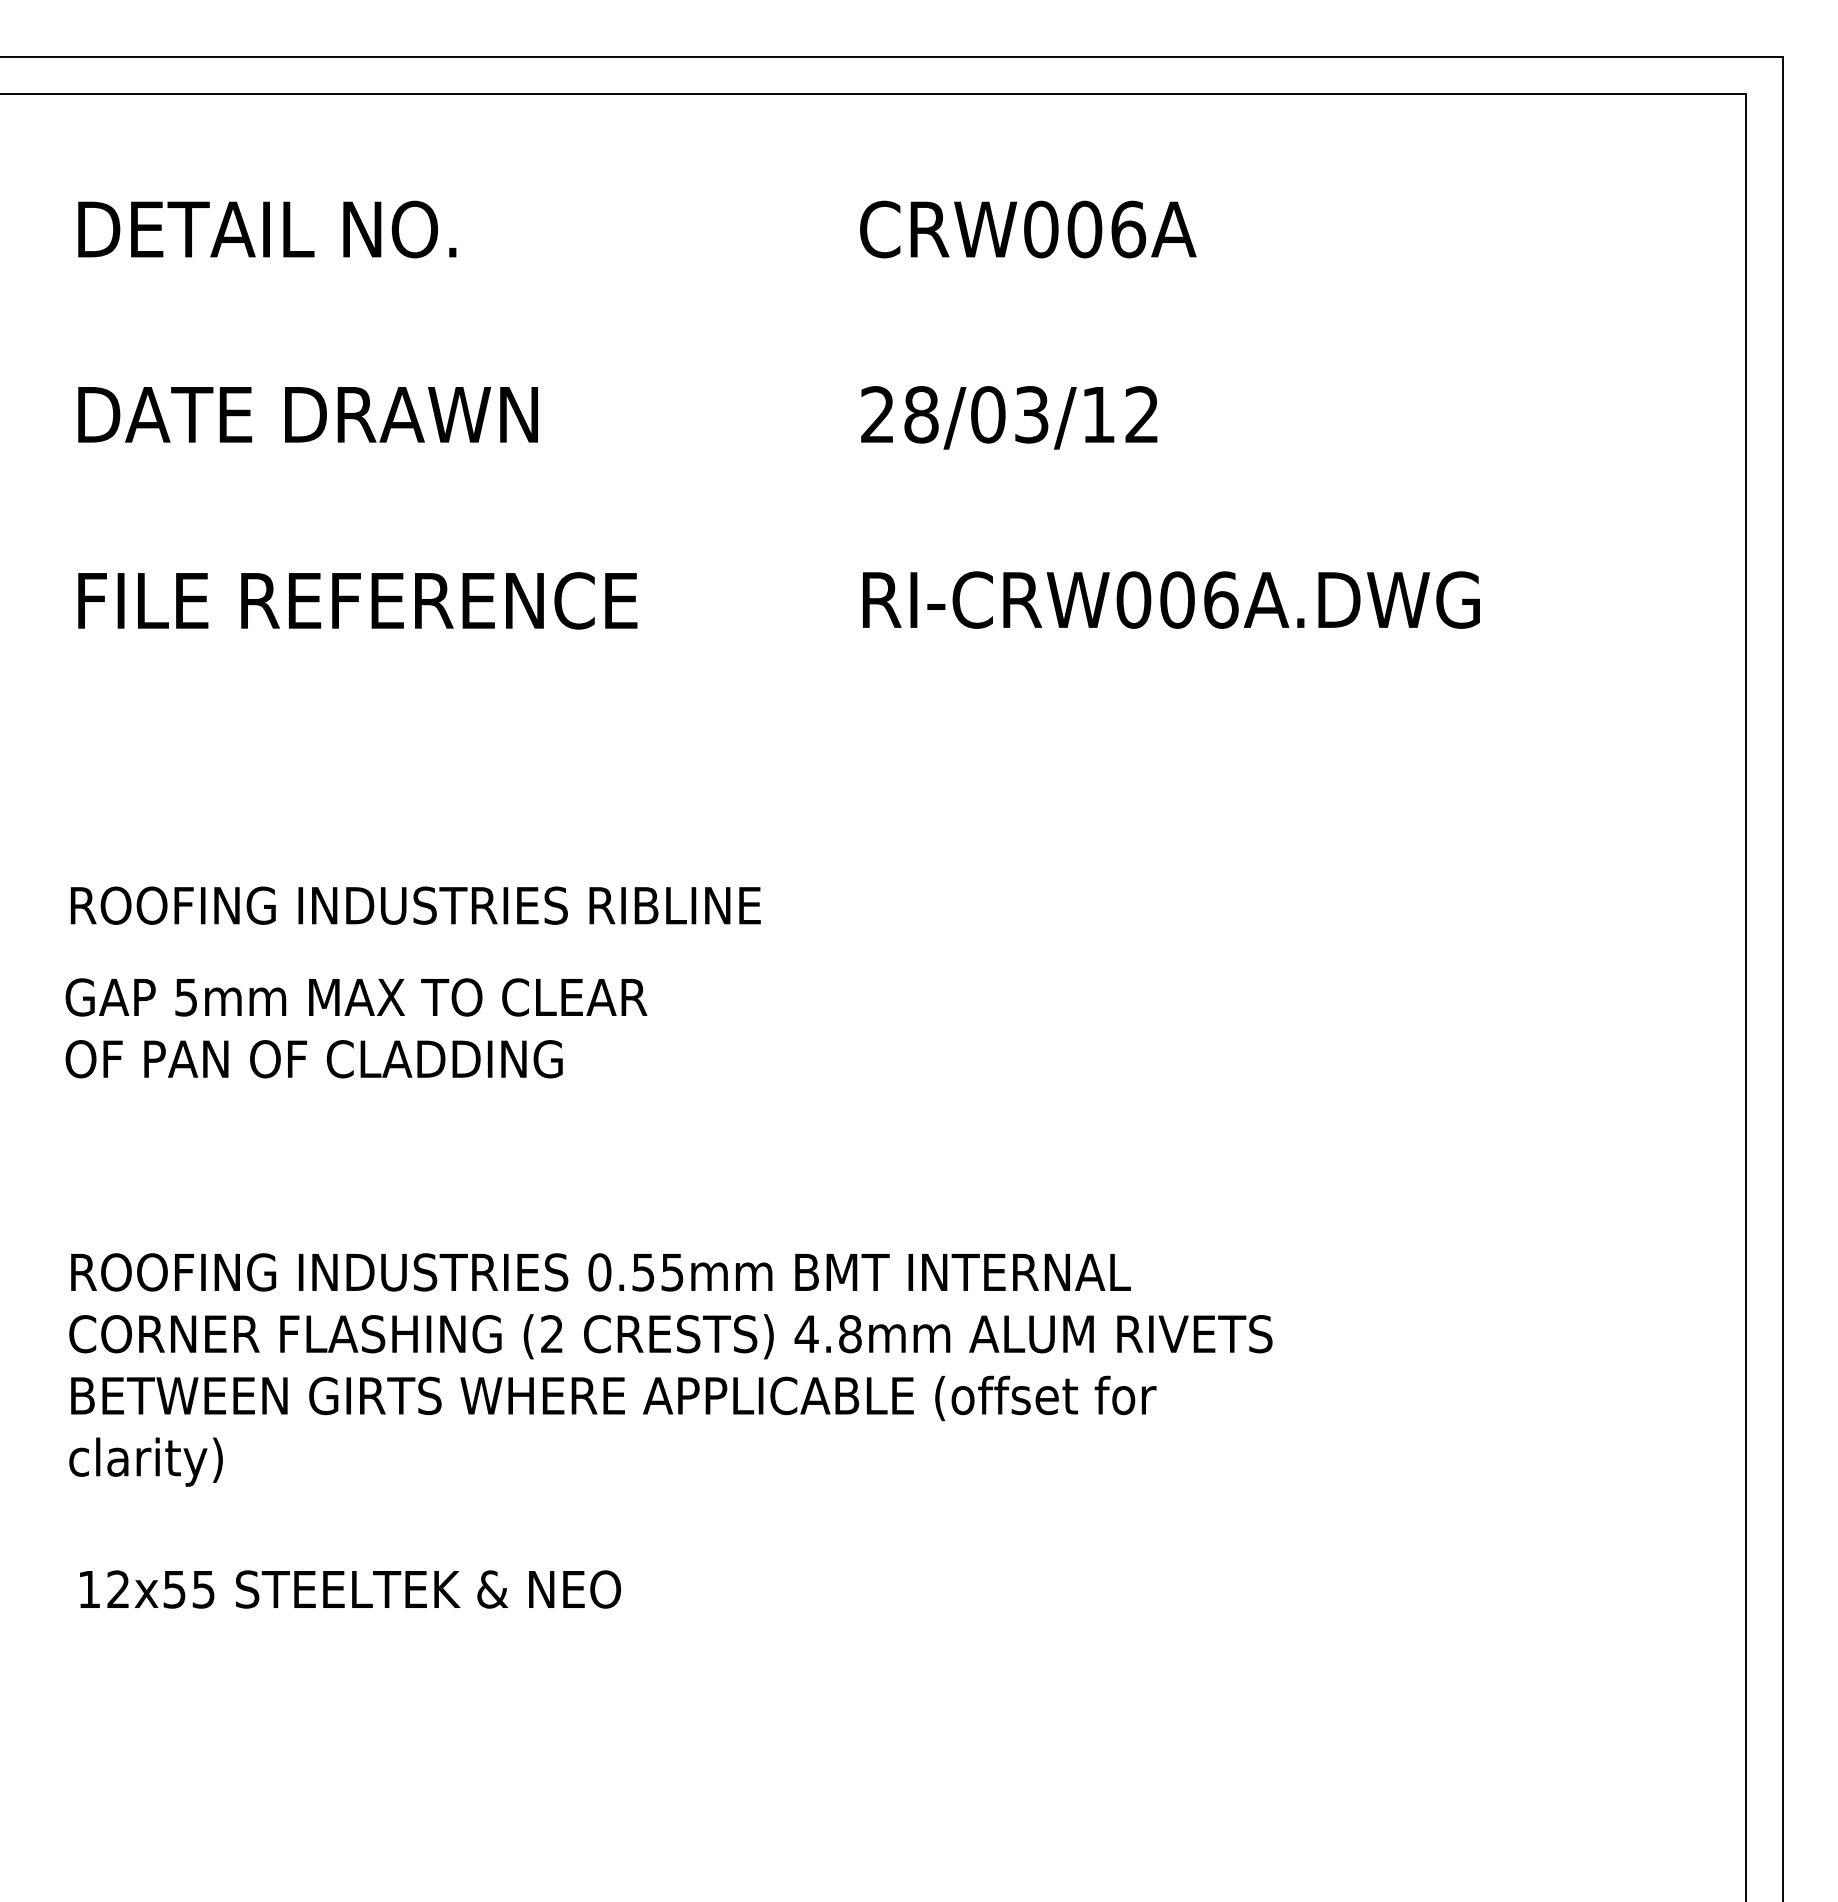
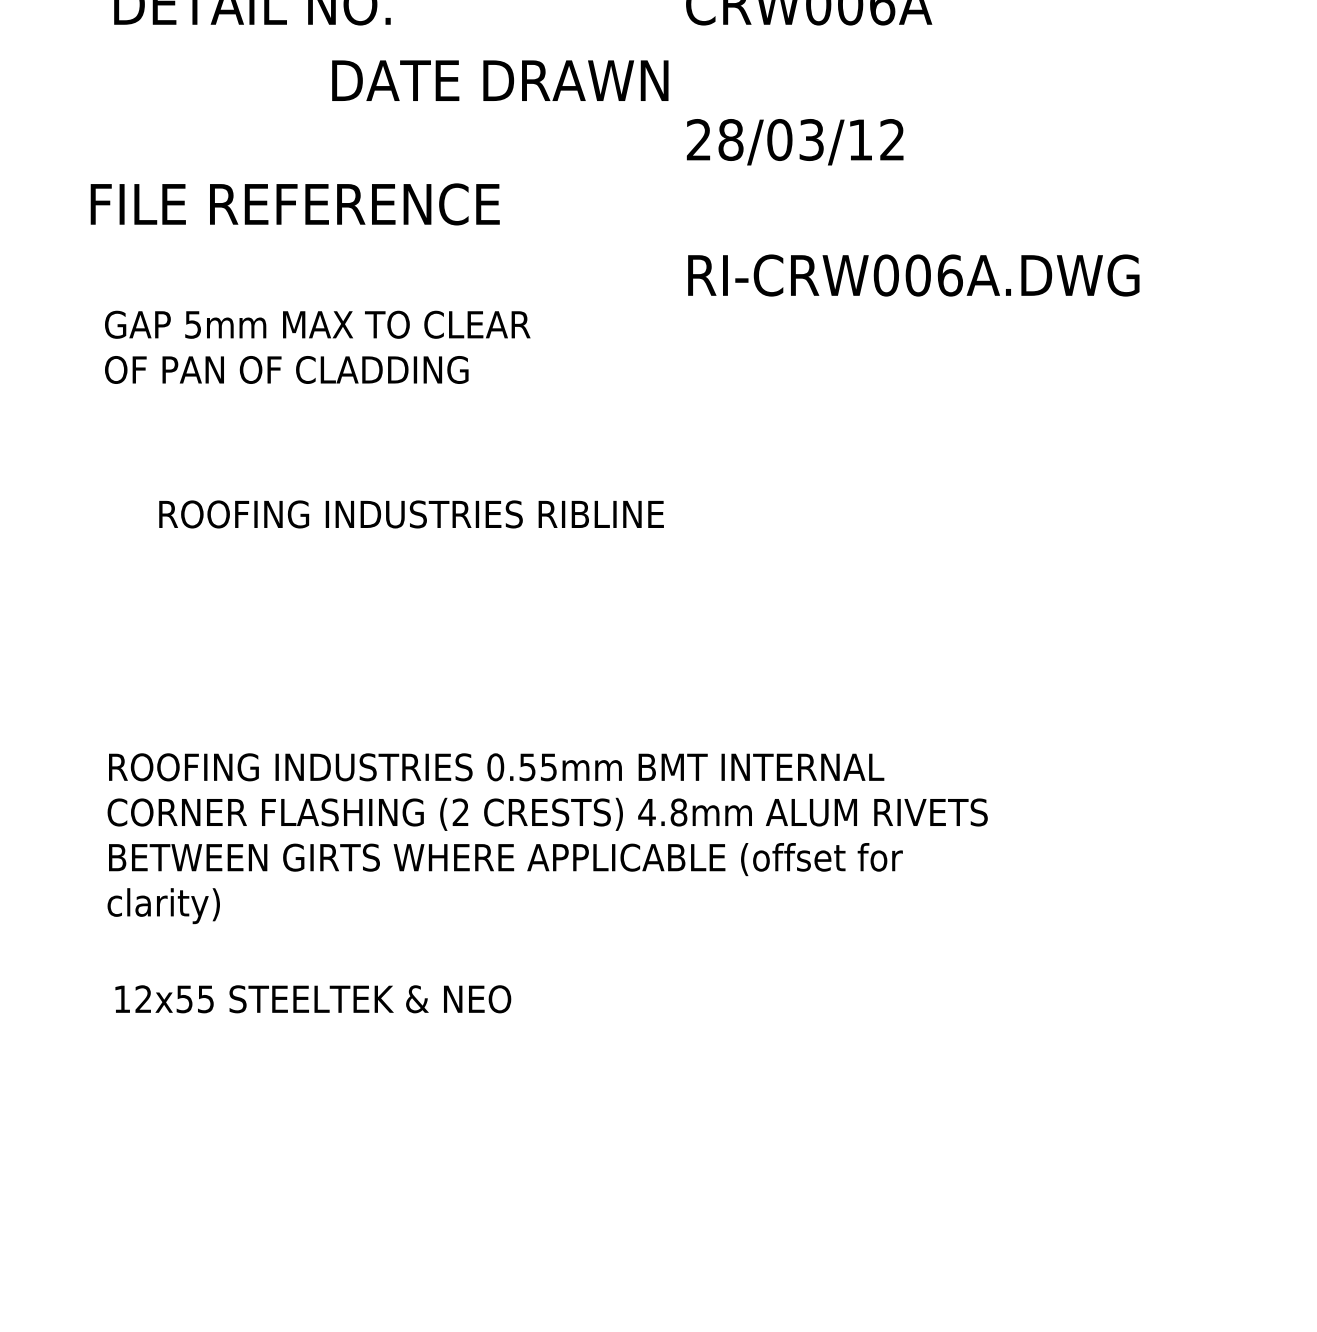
text: (307, 414) -> (499, 80), moved
text: (357, 600) -> (295, 204), moved
text: (415, 905) -> (411, 514), moved
text: (356, 1028) -> (317, 347), moved

